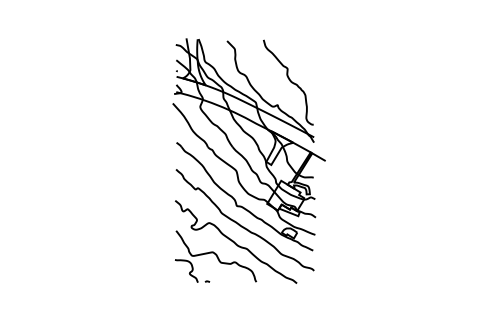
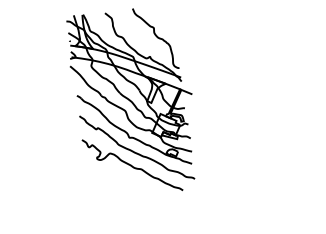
part: (216, 256) -> (119, 178), removed

